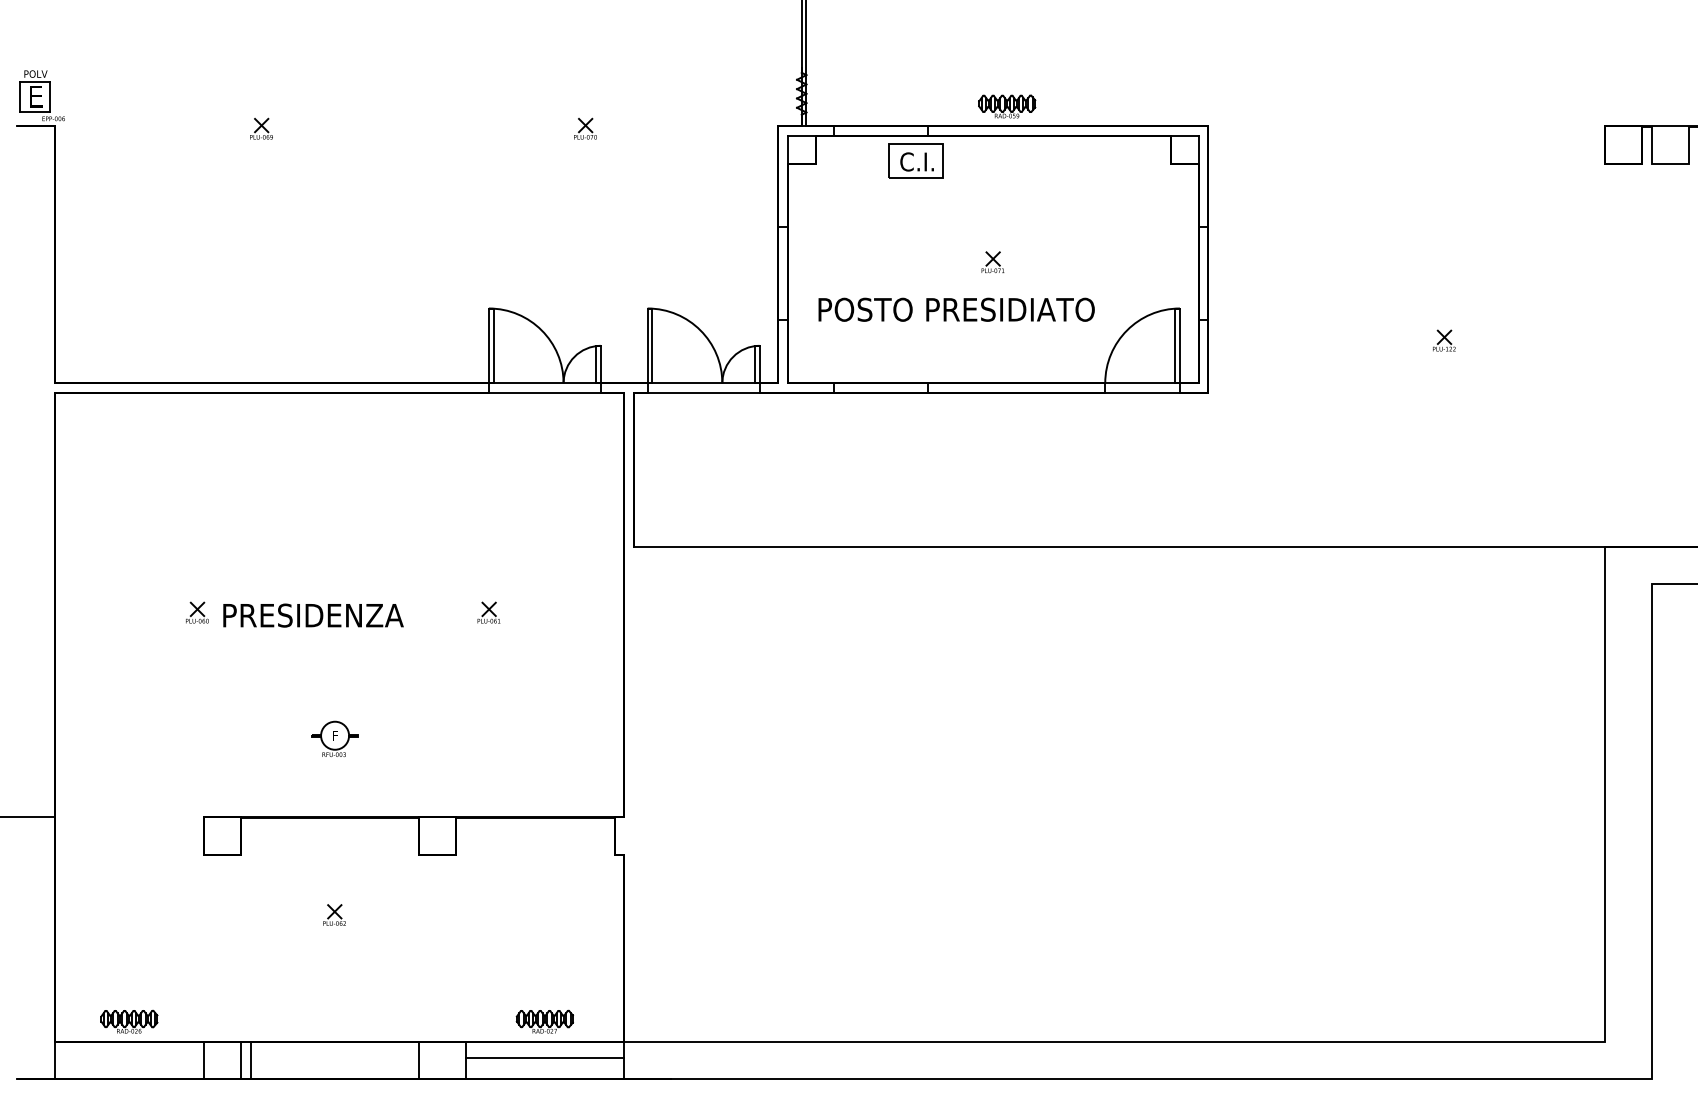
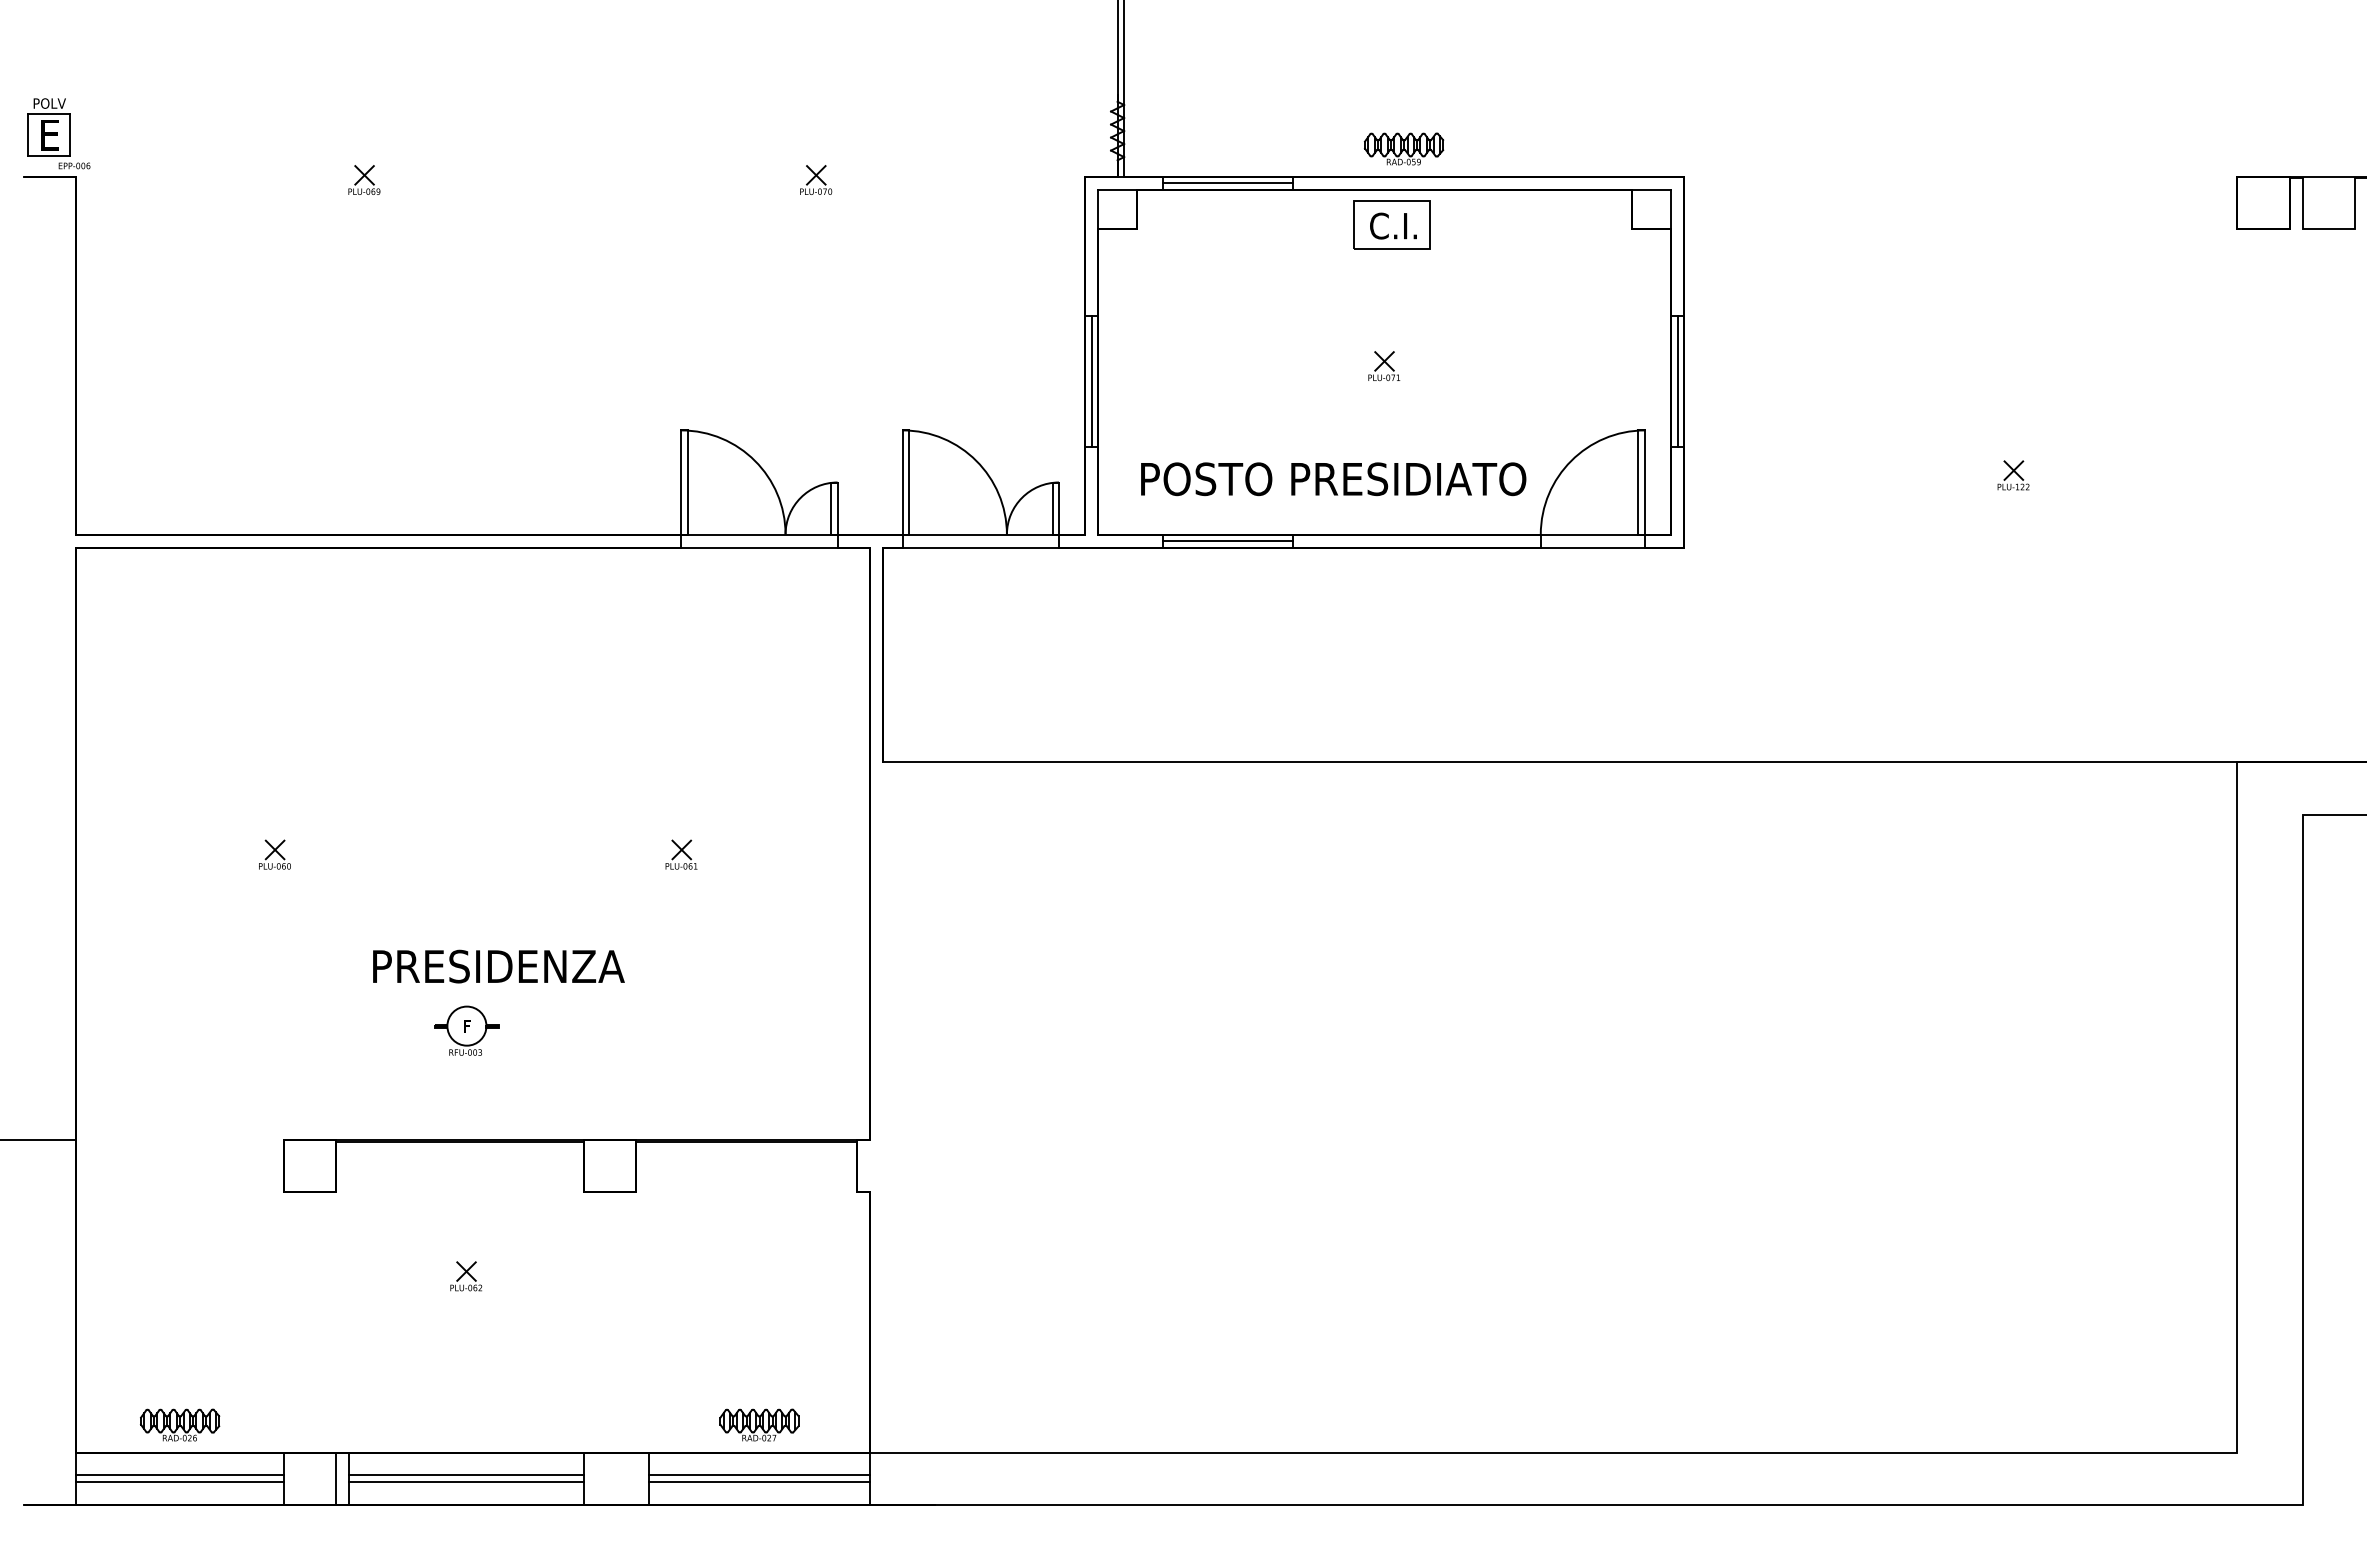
line: (881, 131) -> (1228, 183), added
part: (915, 160) -> (1391, 224), moved
line: (783, 273) -> (1091, 381), added
line: (1203, 273) -> (1677, 381), added
text: (956, 310) -> (1333, 479), moved
line: (881, 388) -> (1228, 541), added
text: (313, 615) -> (498, 966), moved
line: (128, 1058) -> (179, 1475), added
line: (334, 1058) -> (466, 1475), added
line: (128, 1062) -> (179, 1481), added
line: (334, 1062) -> (466, 1481), added
line: (544, 1062) -> (759, 1481), added

